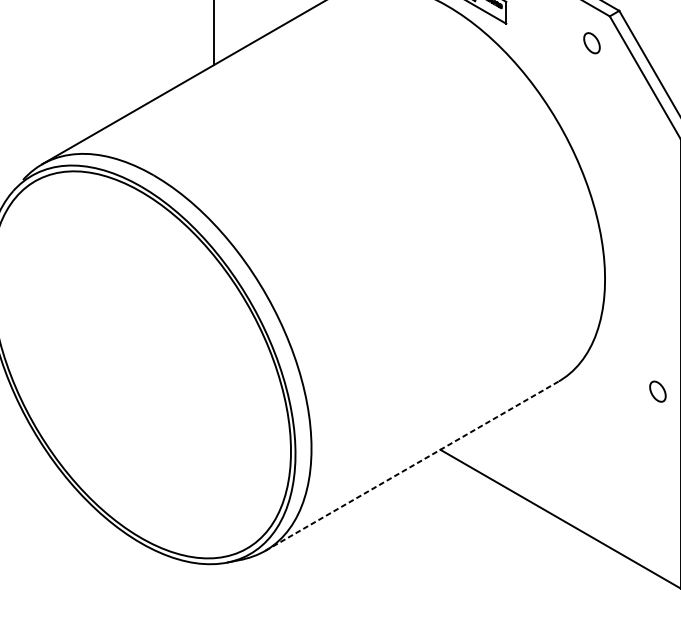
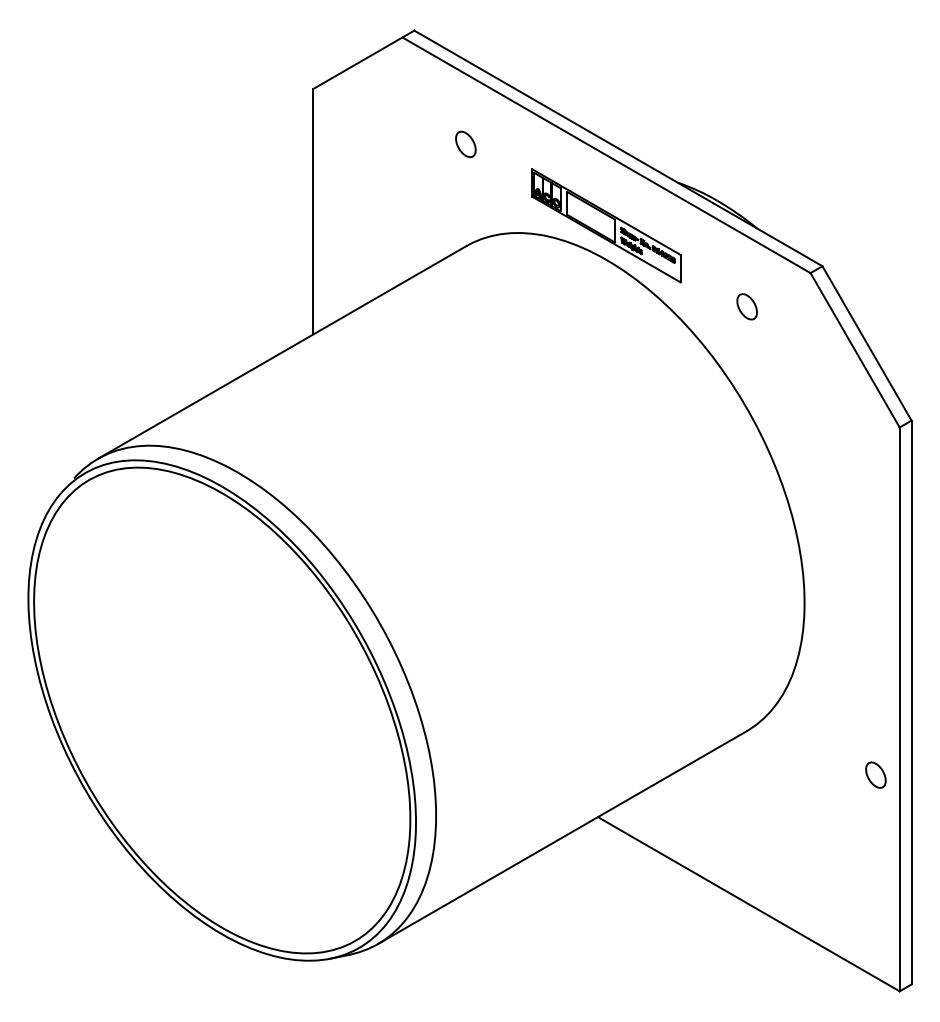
part: (591, 42) -> (746, 306), moved
part: (657, 391) -> (875, 774), moved
line: (412, 466) -> (562, 837), dashed -> solid

